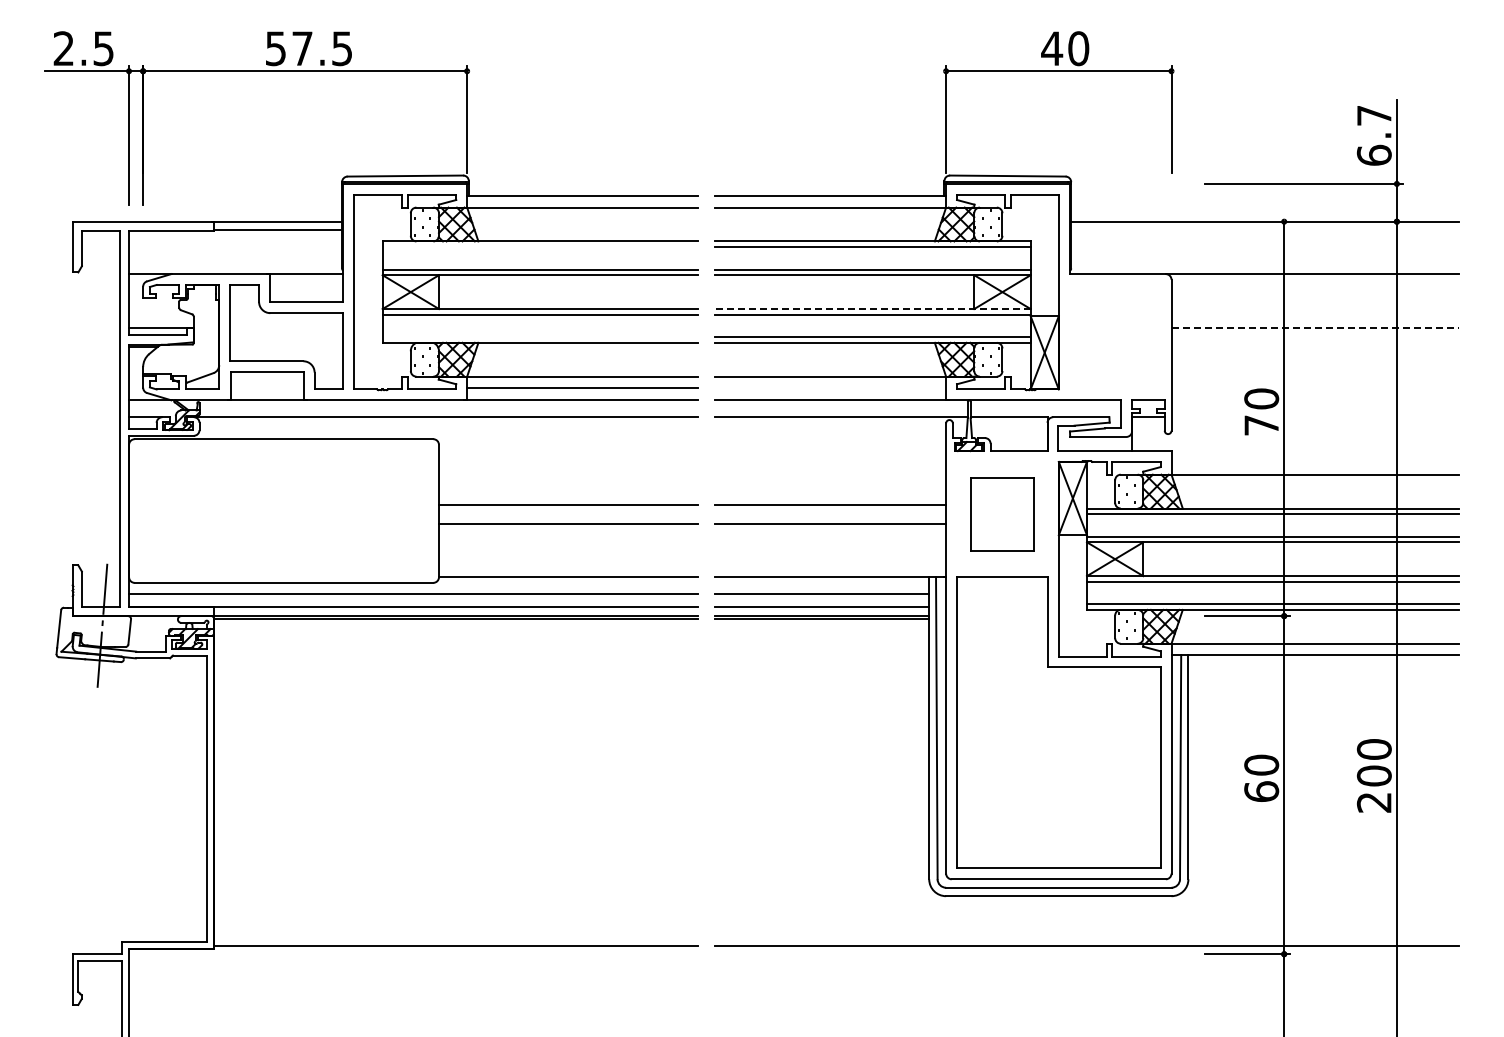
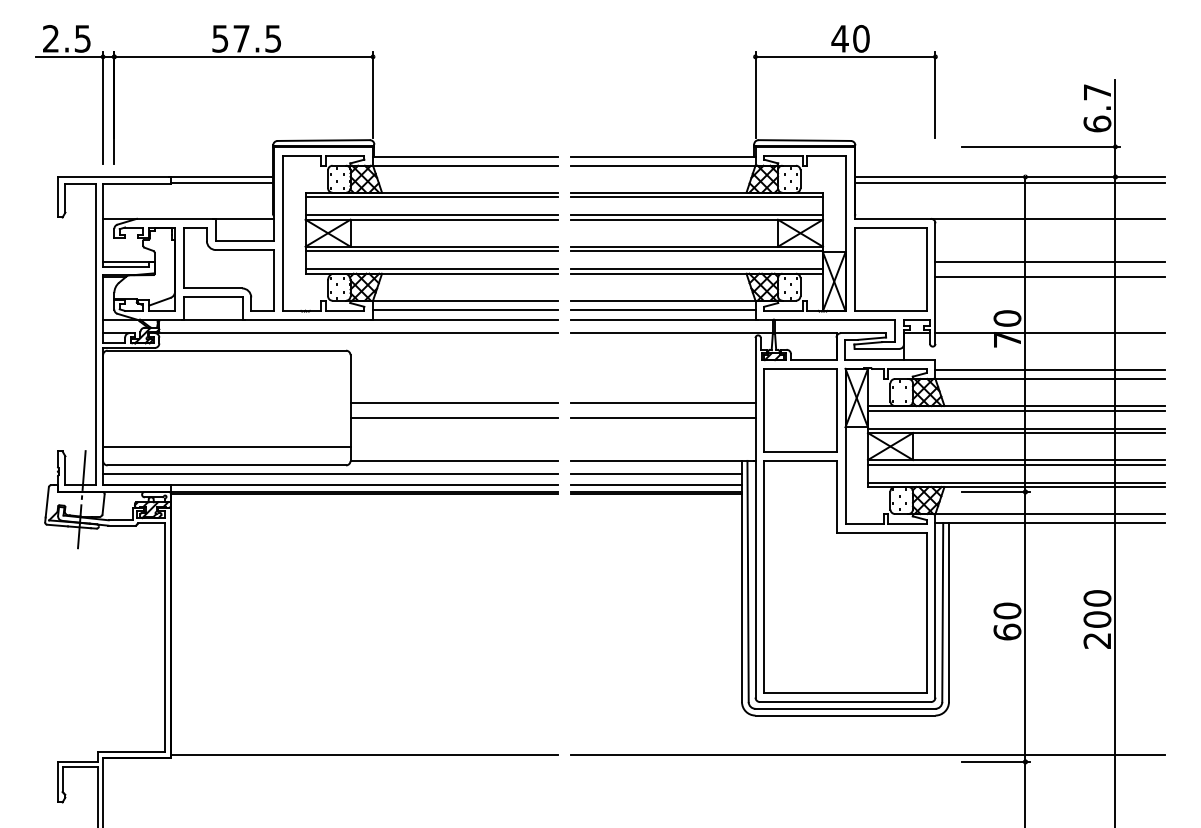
line: (1264, 229) -> (1009, 183), added
line: (540, 247) -> (431, 197), added
line: (872, 309) -> (696, 247), dashed -> solid
line: (1315, 327) -> (1050, 261), dashed -> solid
part: (1115, 336) -> (890, 268), added
line: (540, 337) -> (431, 269), added
line: (1314, 346) -> (1049, 276), added
line: (830, 387) -> (663, 309), added
line: (1314, 417) -> (1049, 333), added
line: (1314, 463) -> (1049, 370), added
part: (1002, 513) -> (800, 410), size x1.43
line: (283, 560) -> (226, 447), added

